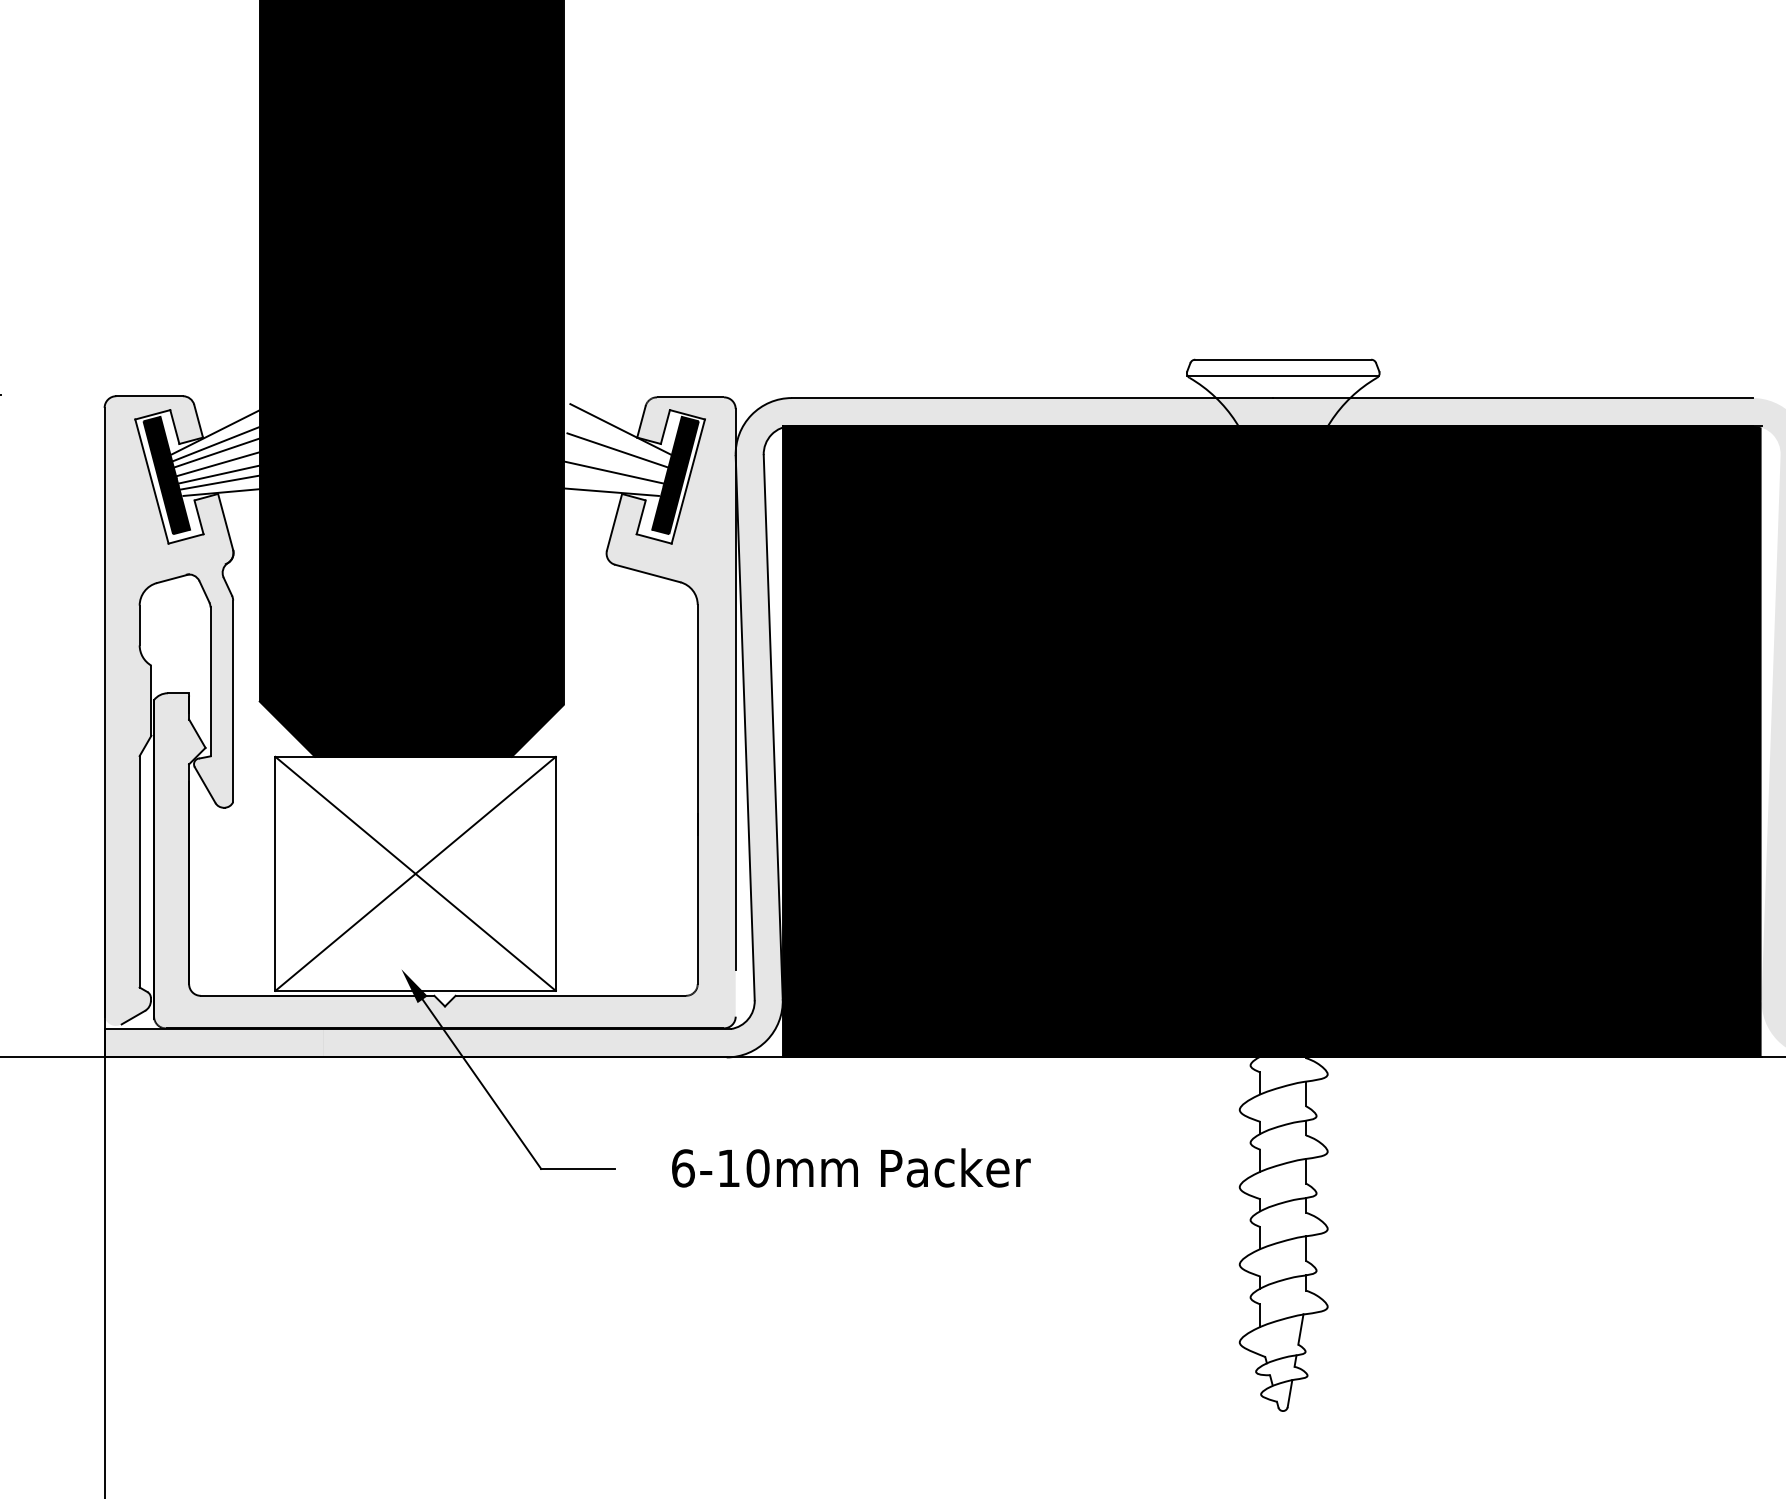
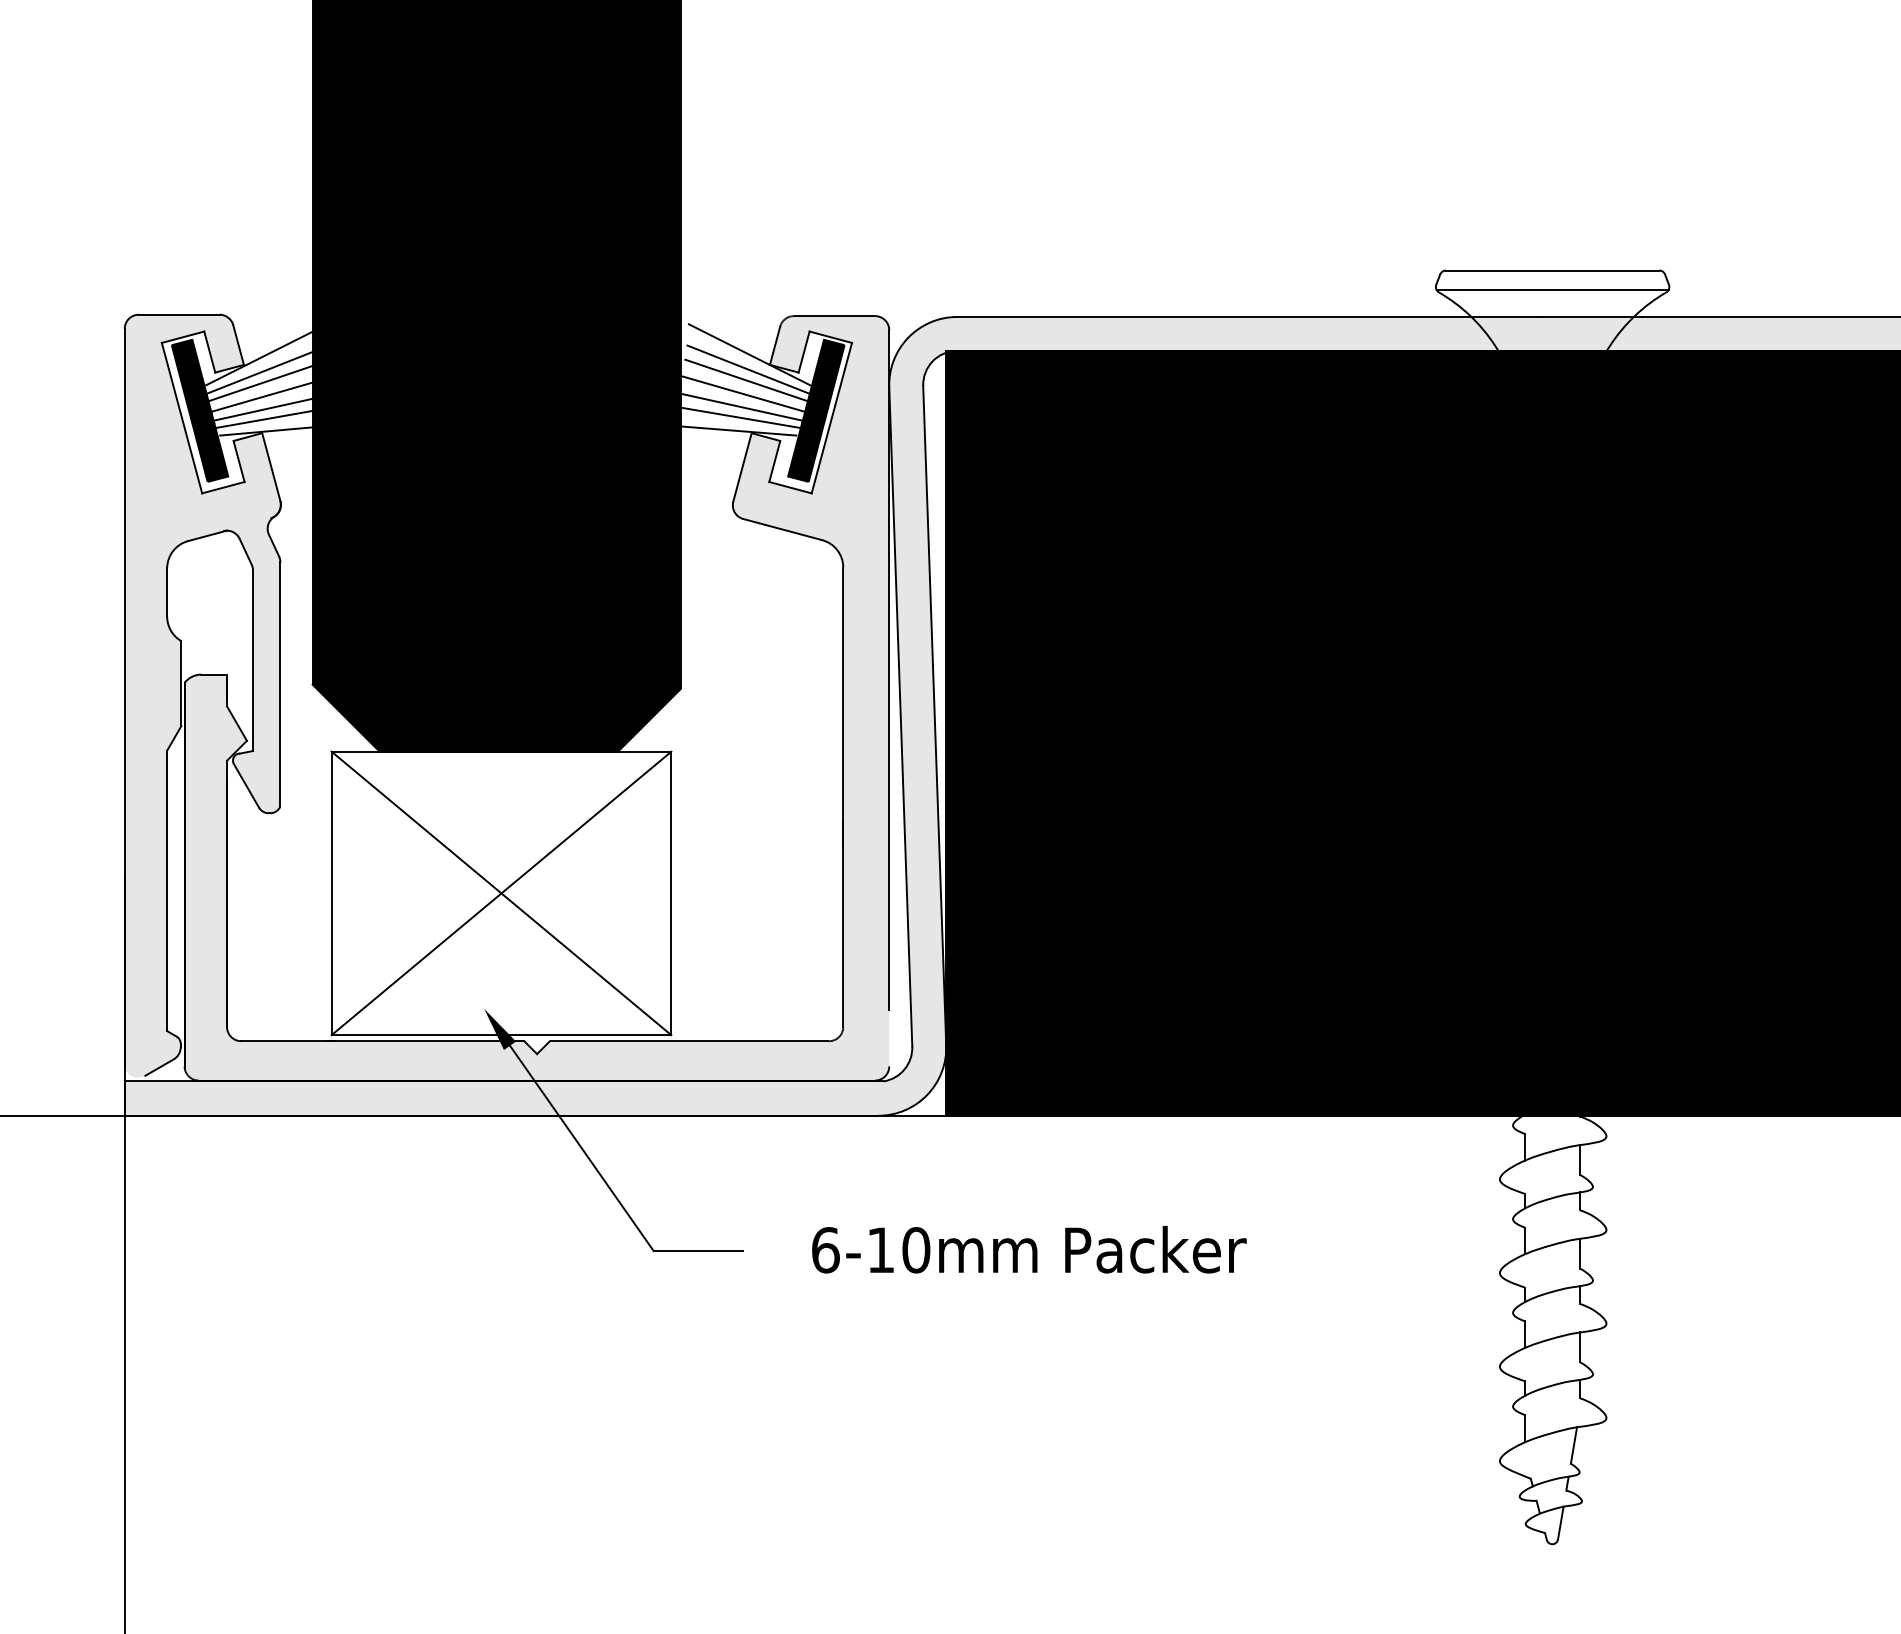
line: (619, 441) -> (748, 369), added
line: (614, 461) -> (742, 393), added
line: (612, 480) -> (739, 416), added

